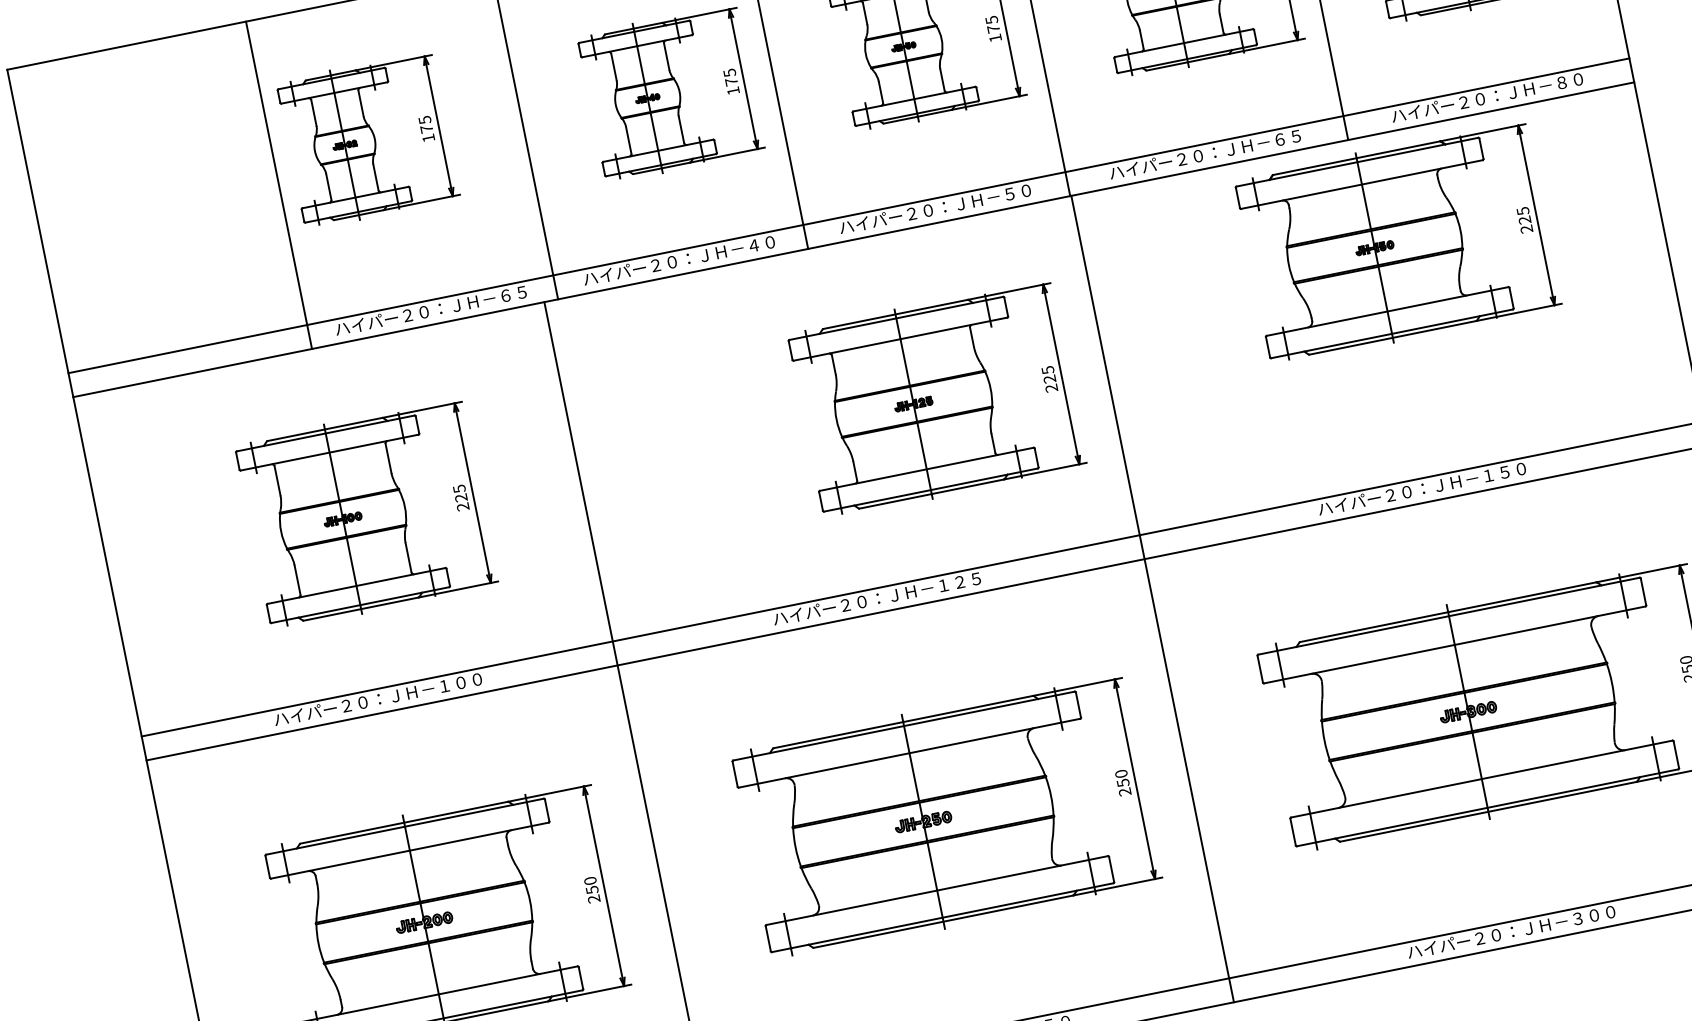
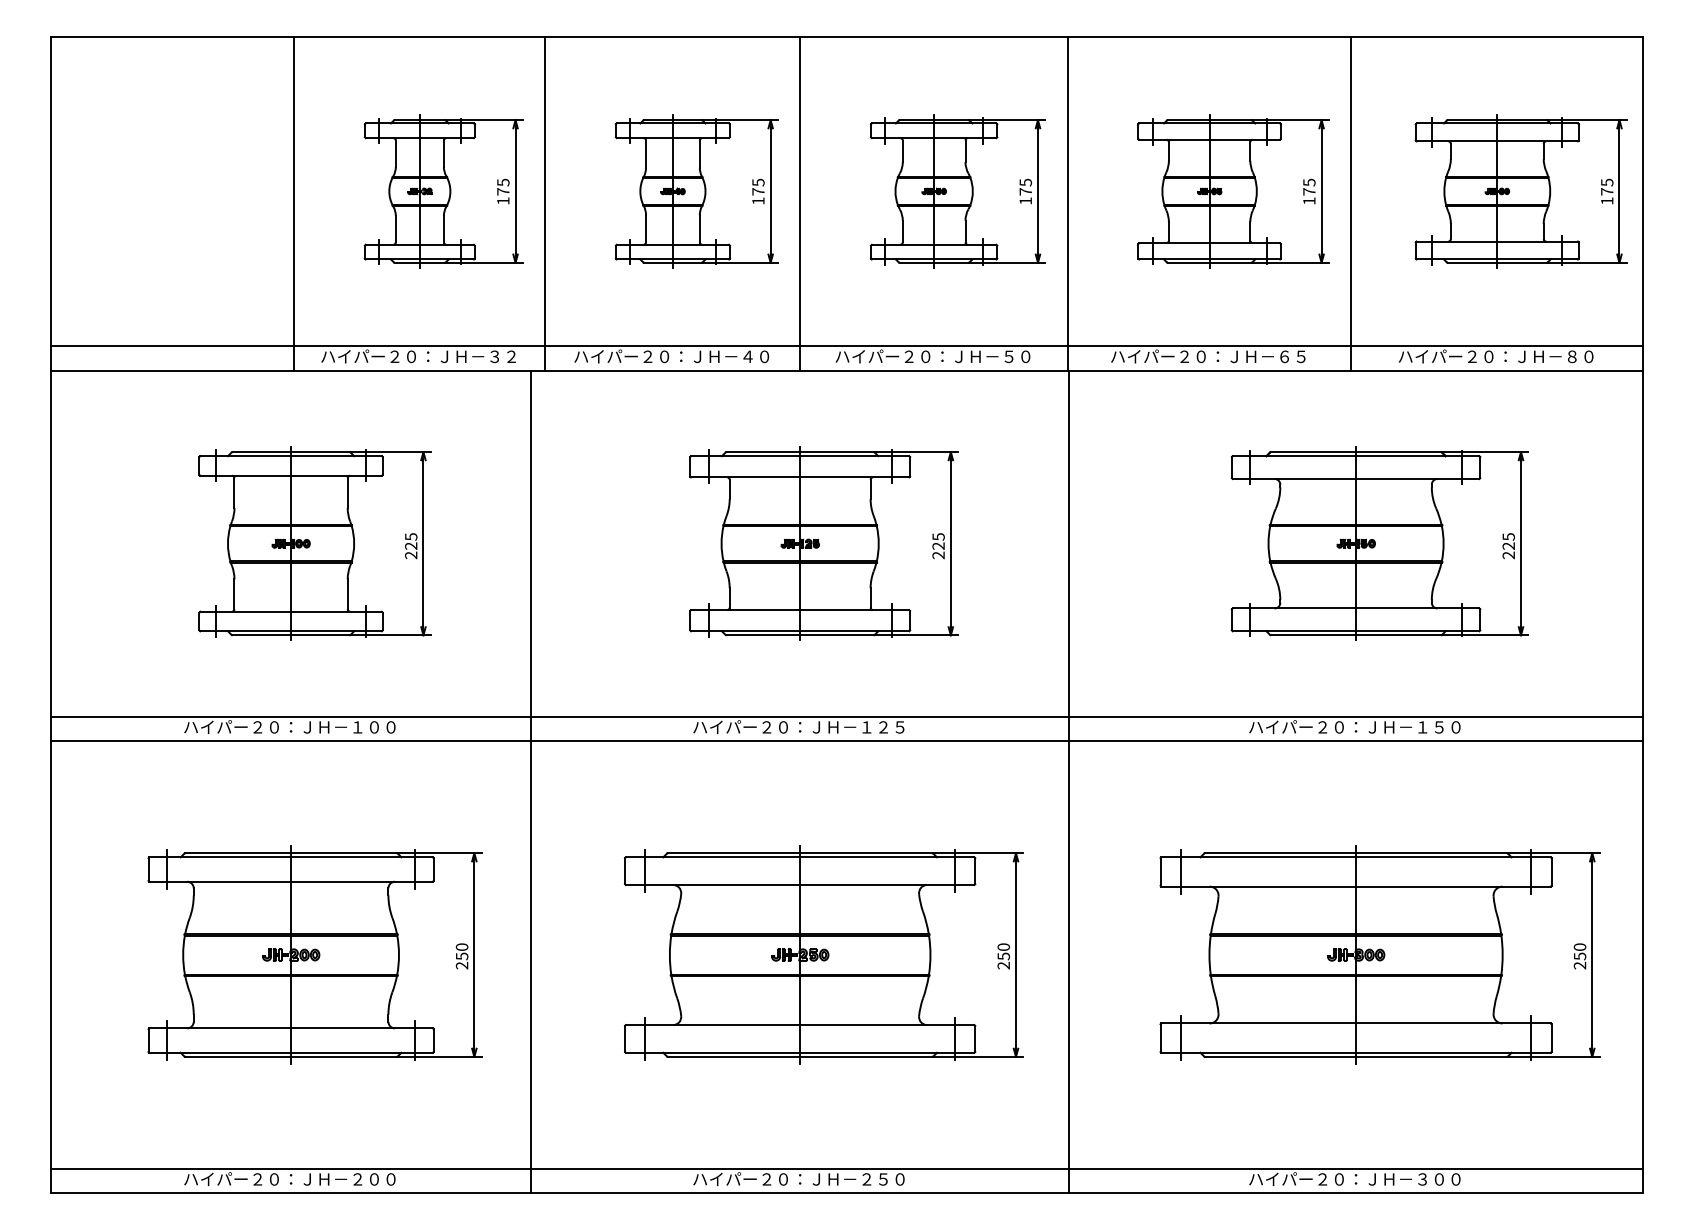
part: (368, 140) -> (443, 191), moved
part: (1397, 243) -> (1379, 543), moved
text: (513, 293) -> (502, 356), ハイパー２０：ＪＨ－６５ -> ハイパー２０：ＪＨ－３２
part: (936, 399) -> (823, 543), moved

